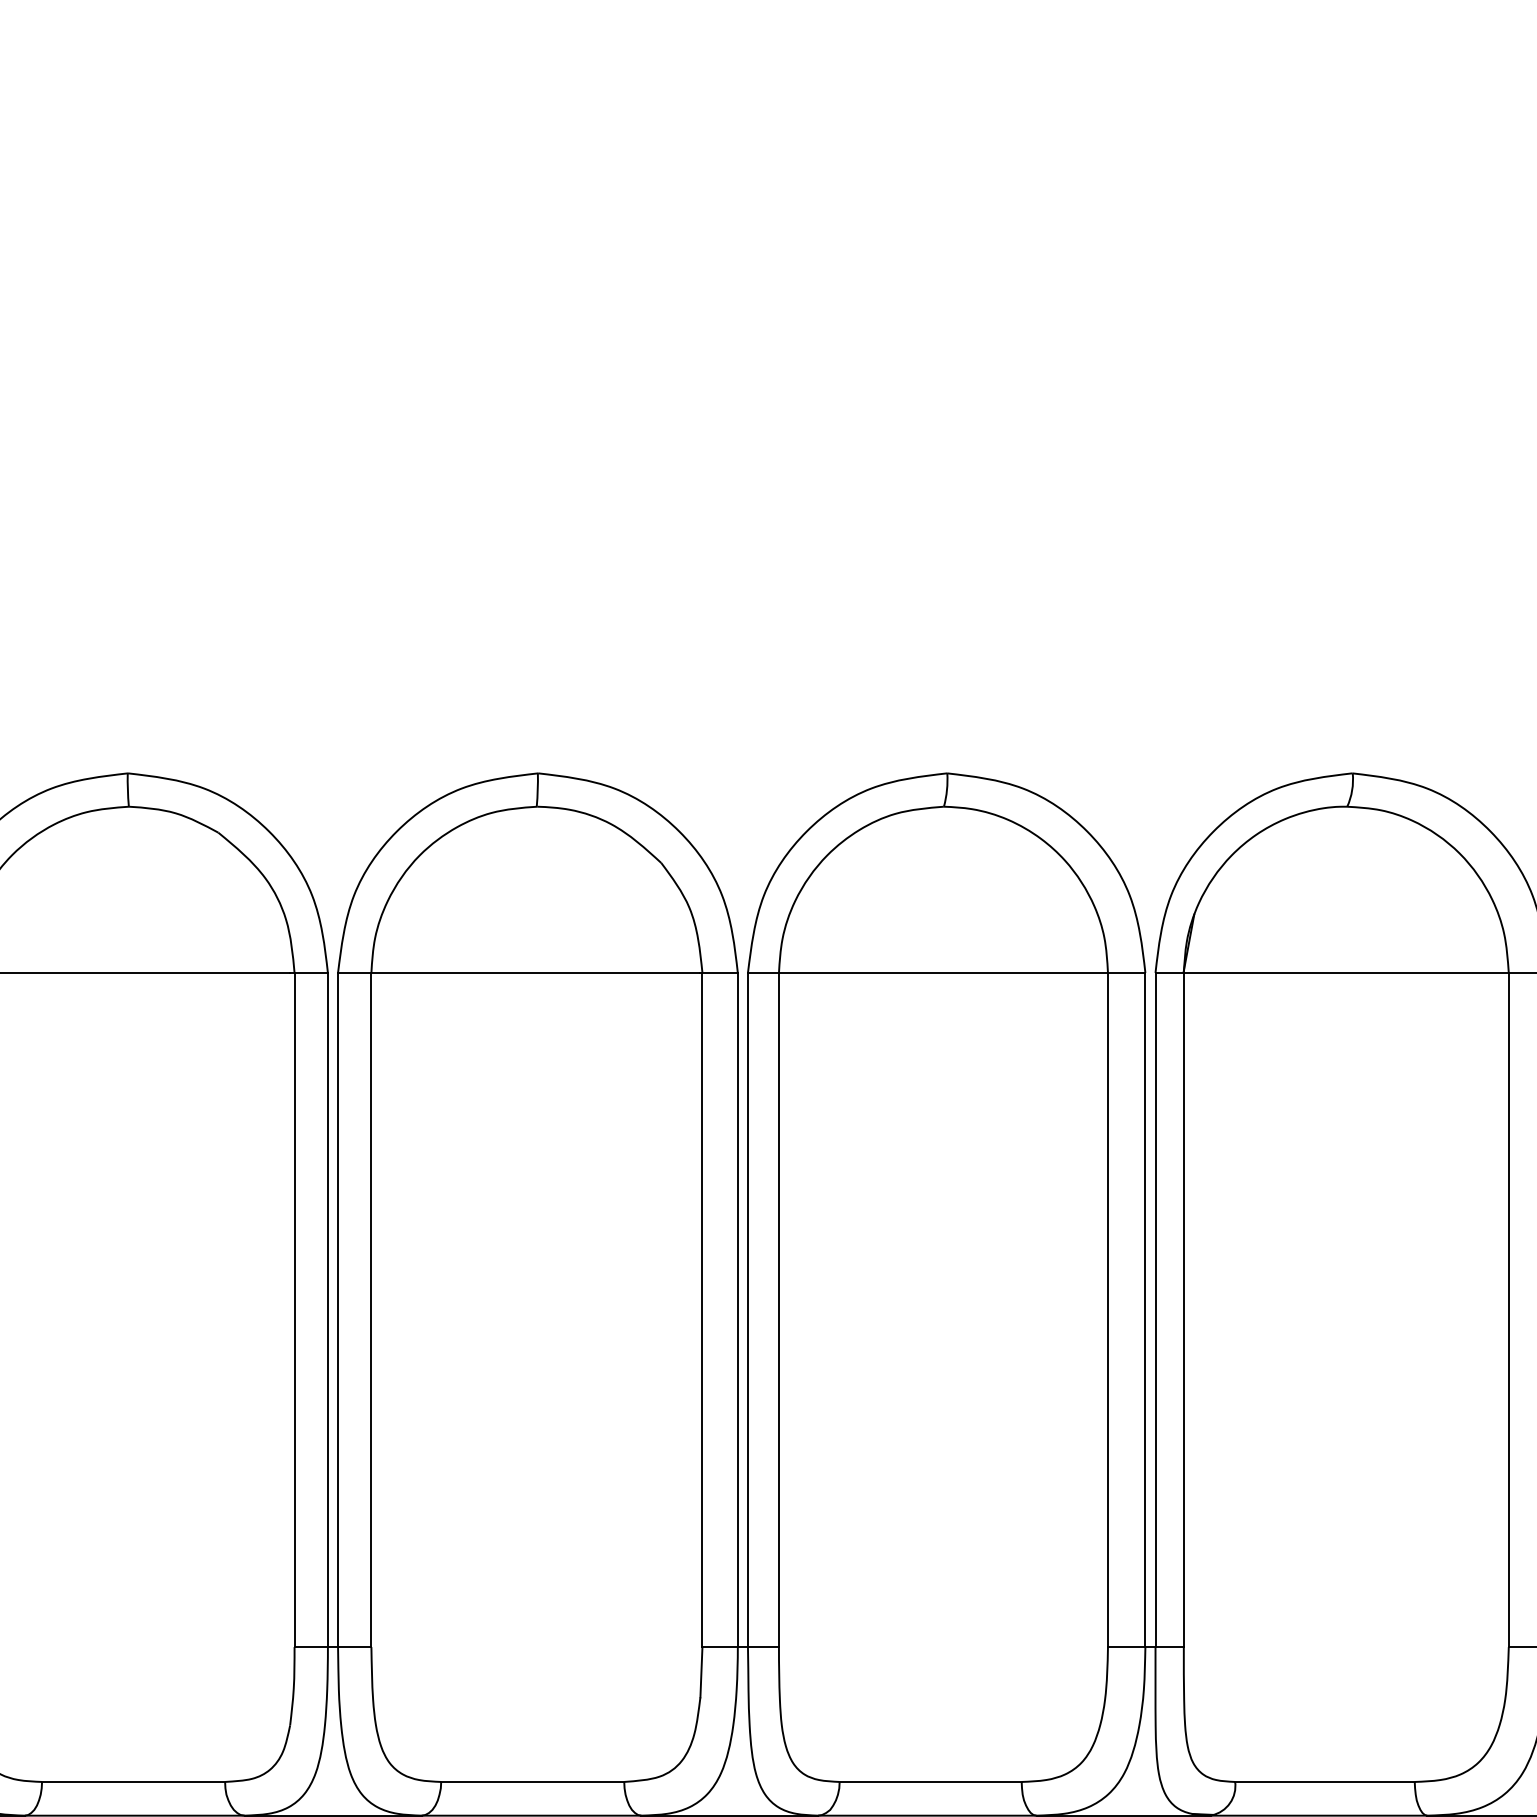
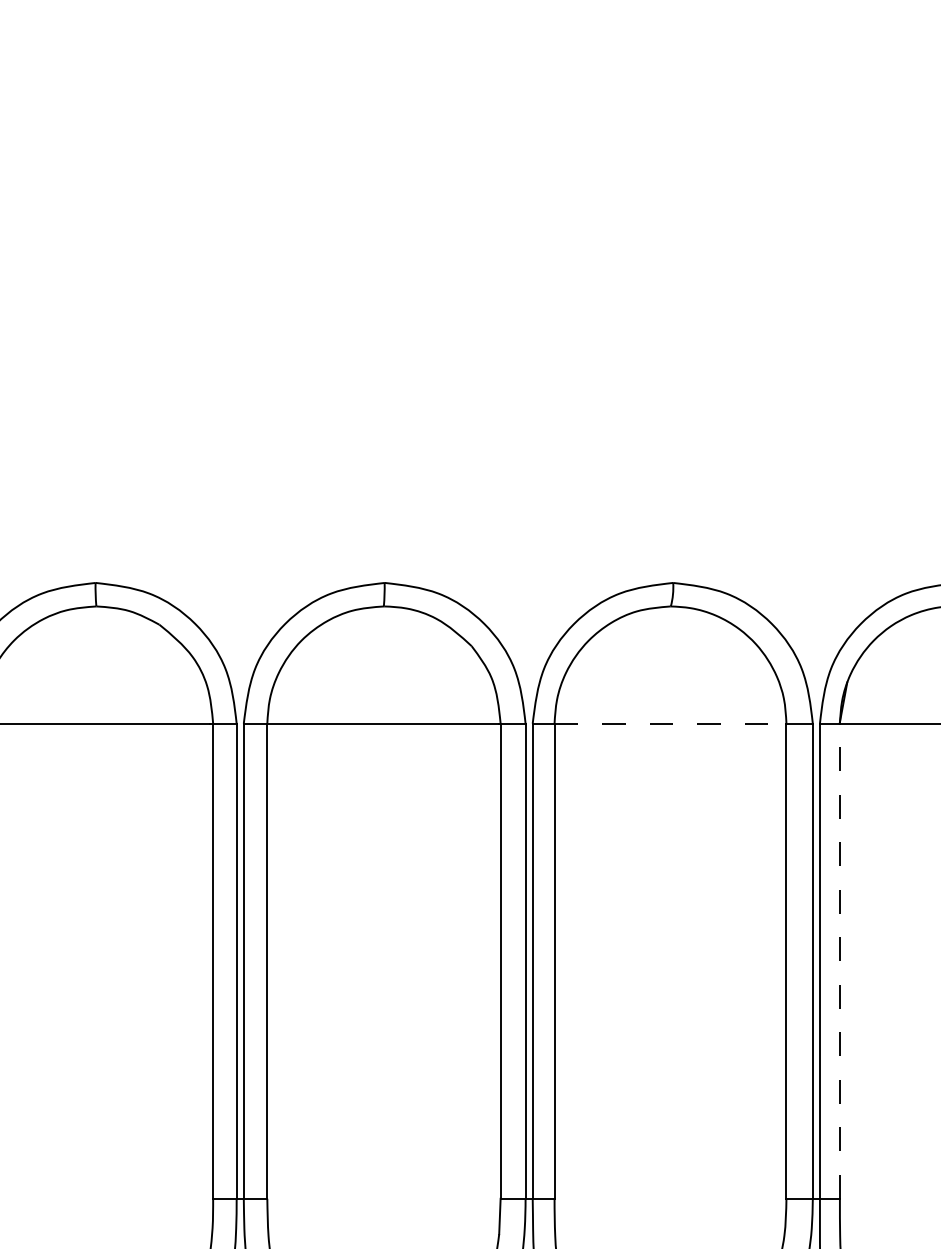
line: (943, 972) -> (670, 723), solid -> dashed
line: (1183, 1309) -> (839, 960), solid -> dashed

